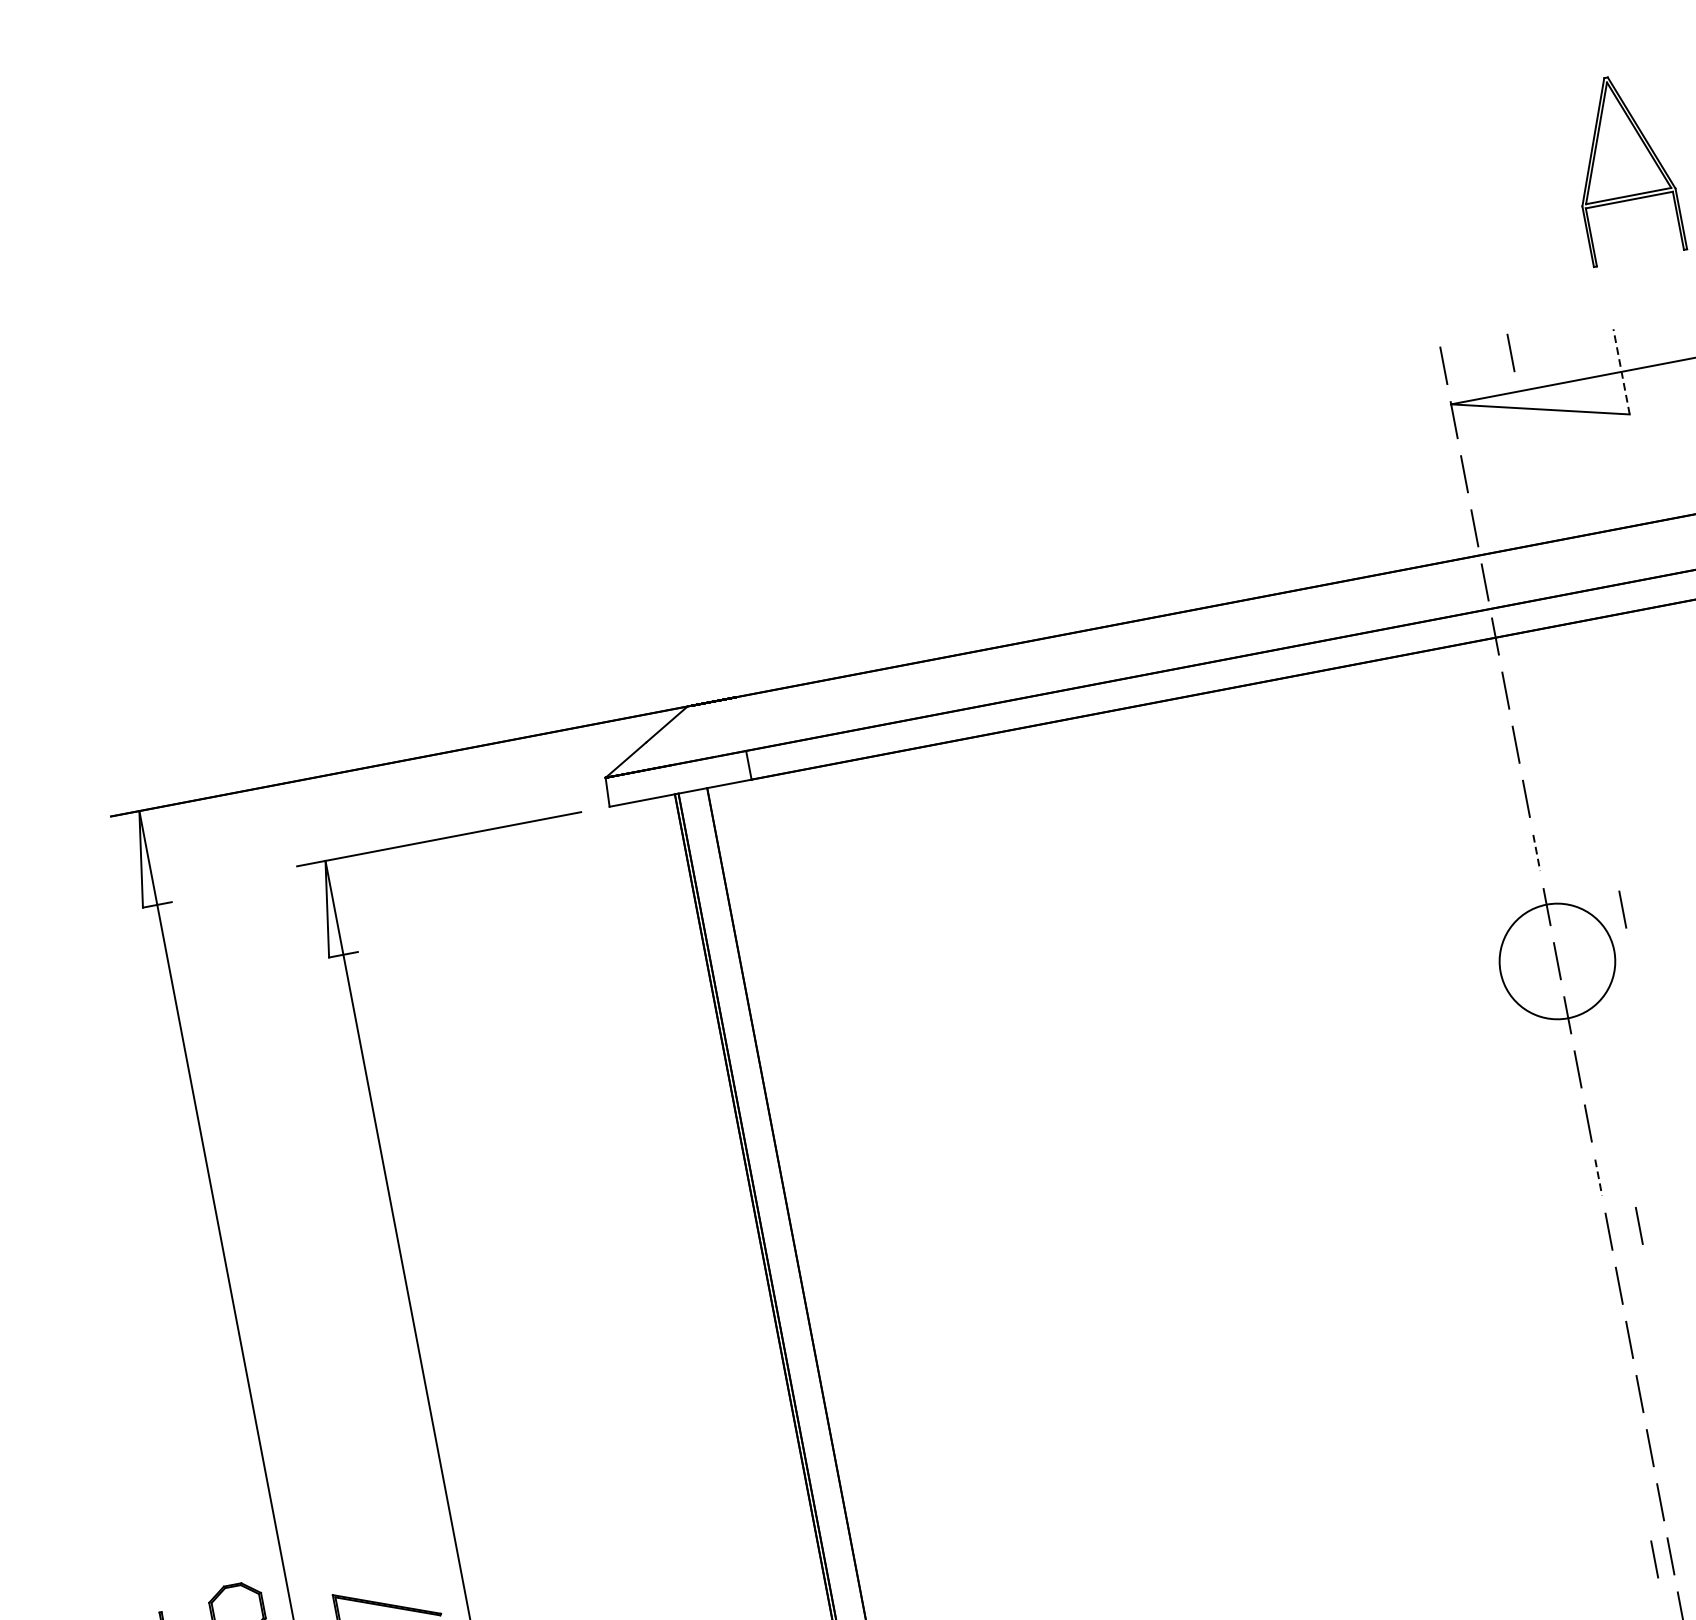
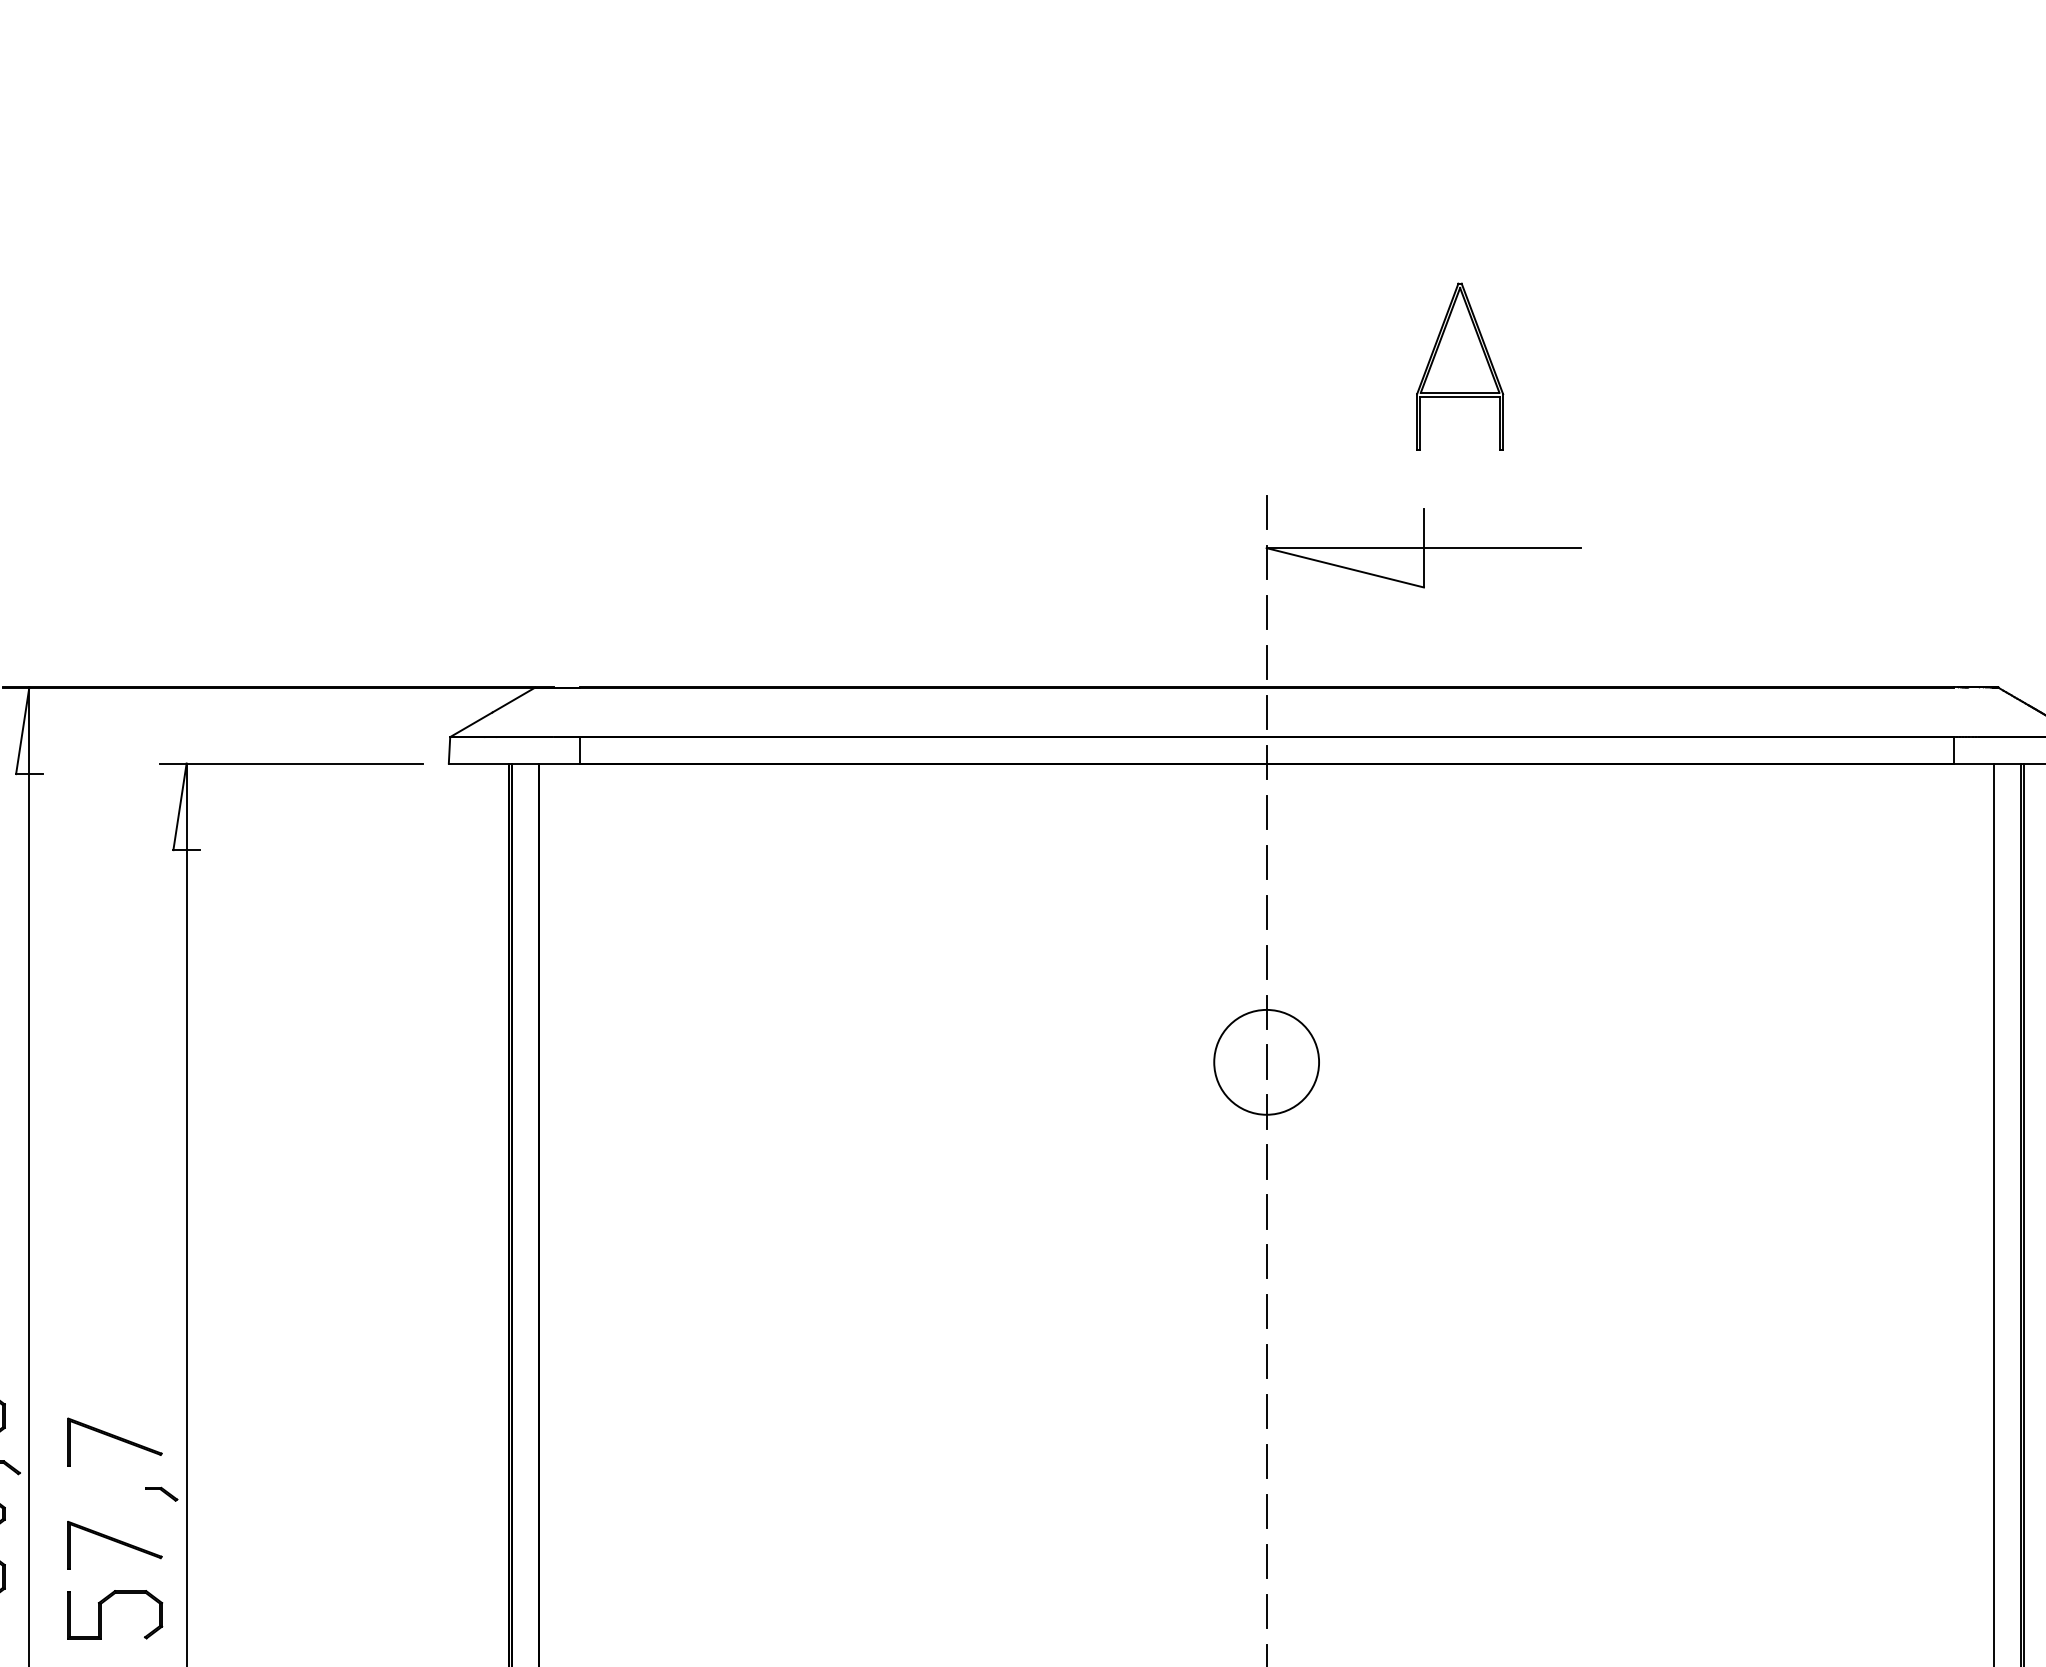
line: (1510, 352) -> (1328, 512), removed
line: (1620, 371) -> (1423, 547), dashed -> solid
line: (1536, 853) -> (1266, 962), dashed -> solid
line: (1622, 909) -> (1333, 1027), removed
line: (1598, 1177) -> (1266, 1261), dashed -> solid
line: (1639, 1225) -> (1294, 1311), removed
line: (1654, 1559) -> (1251, 1611), removed

